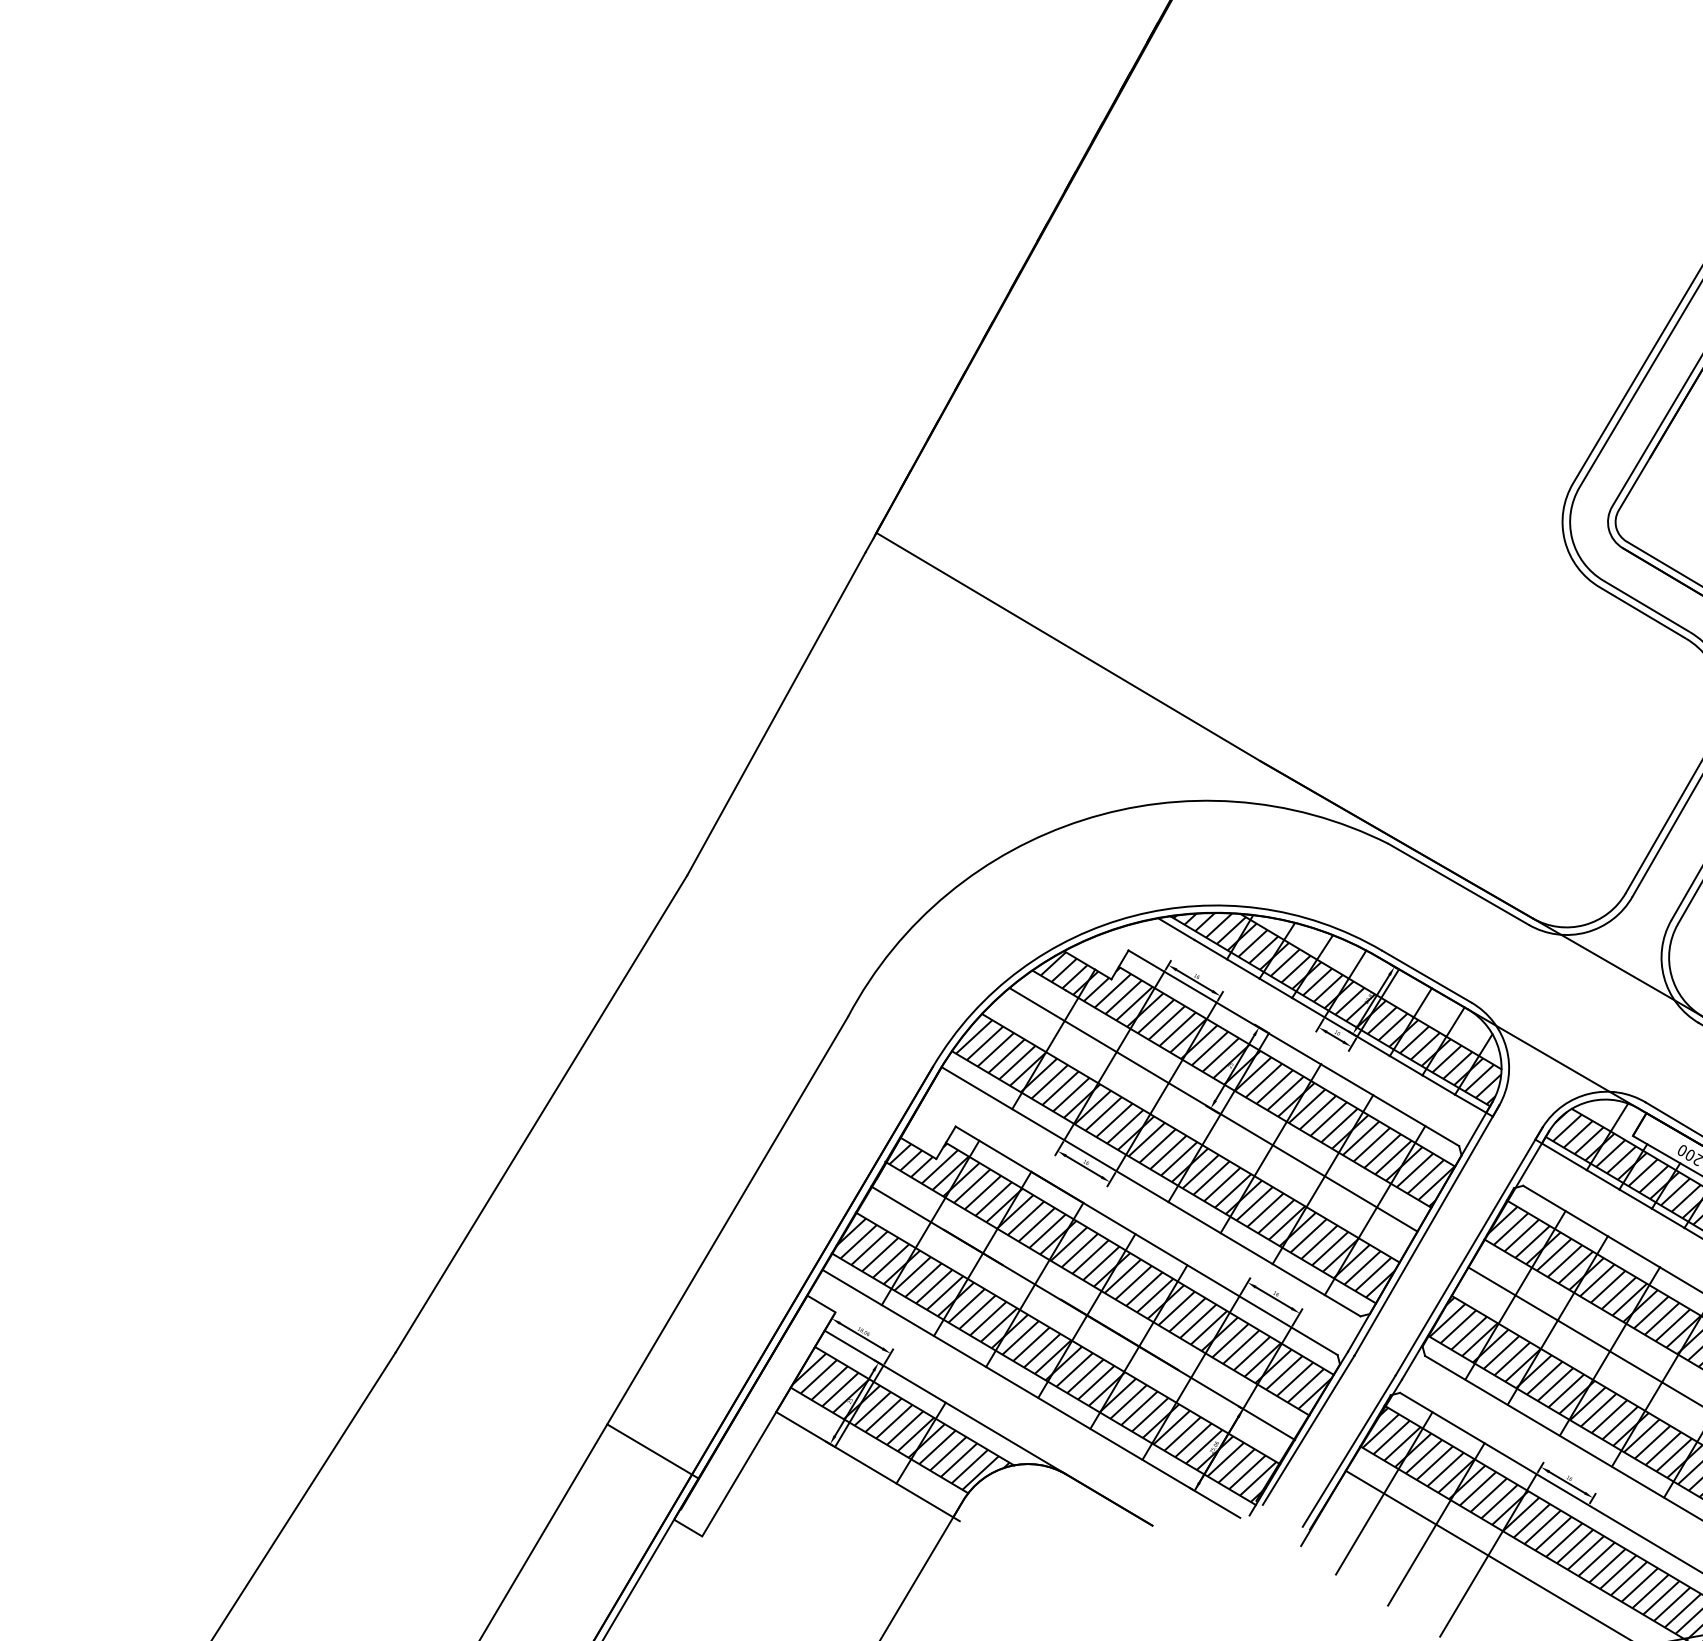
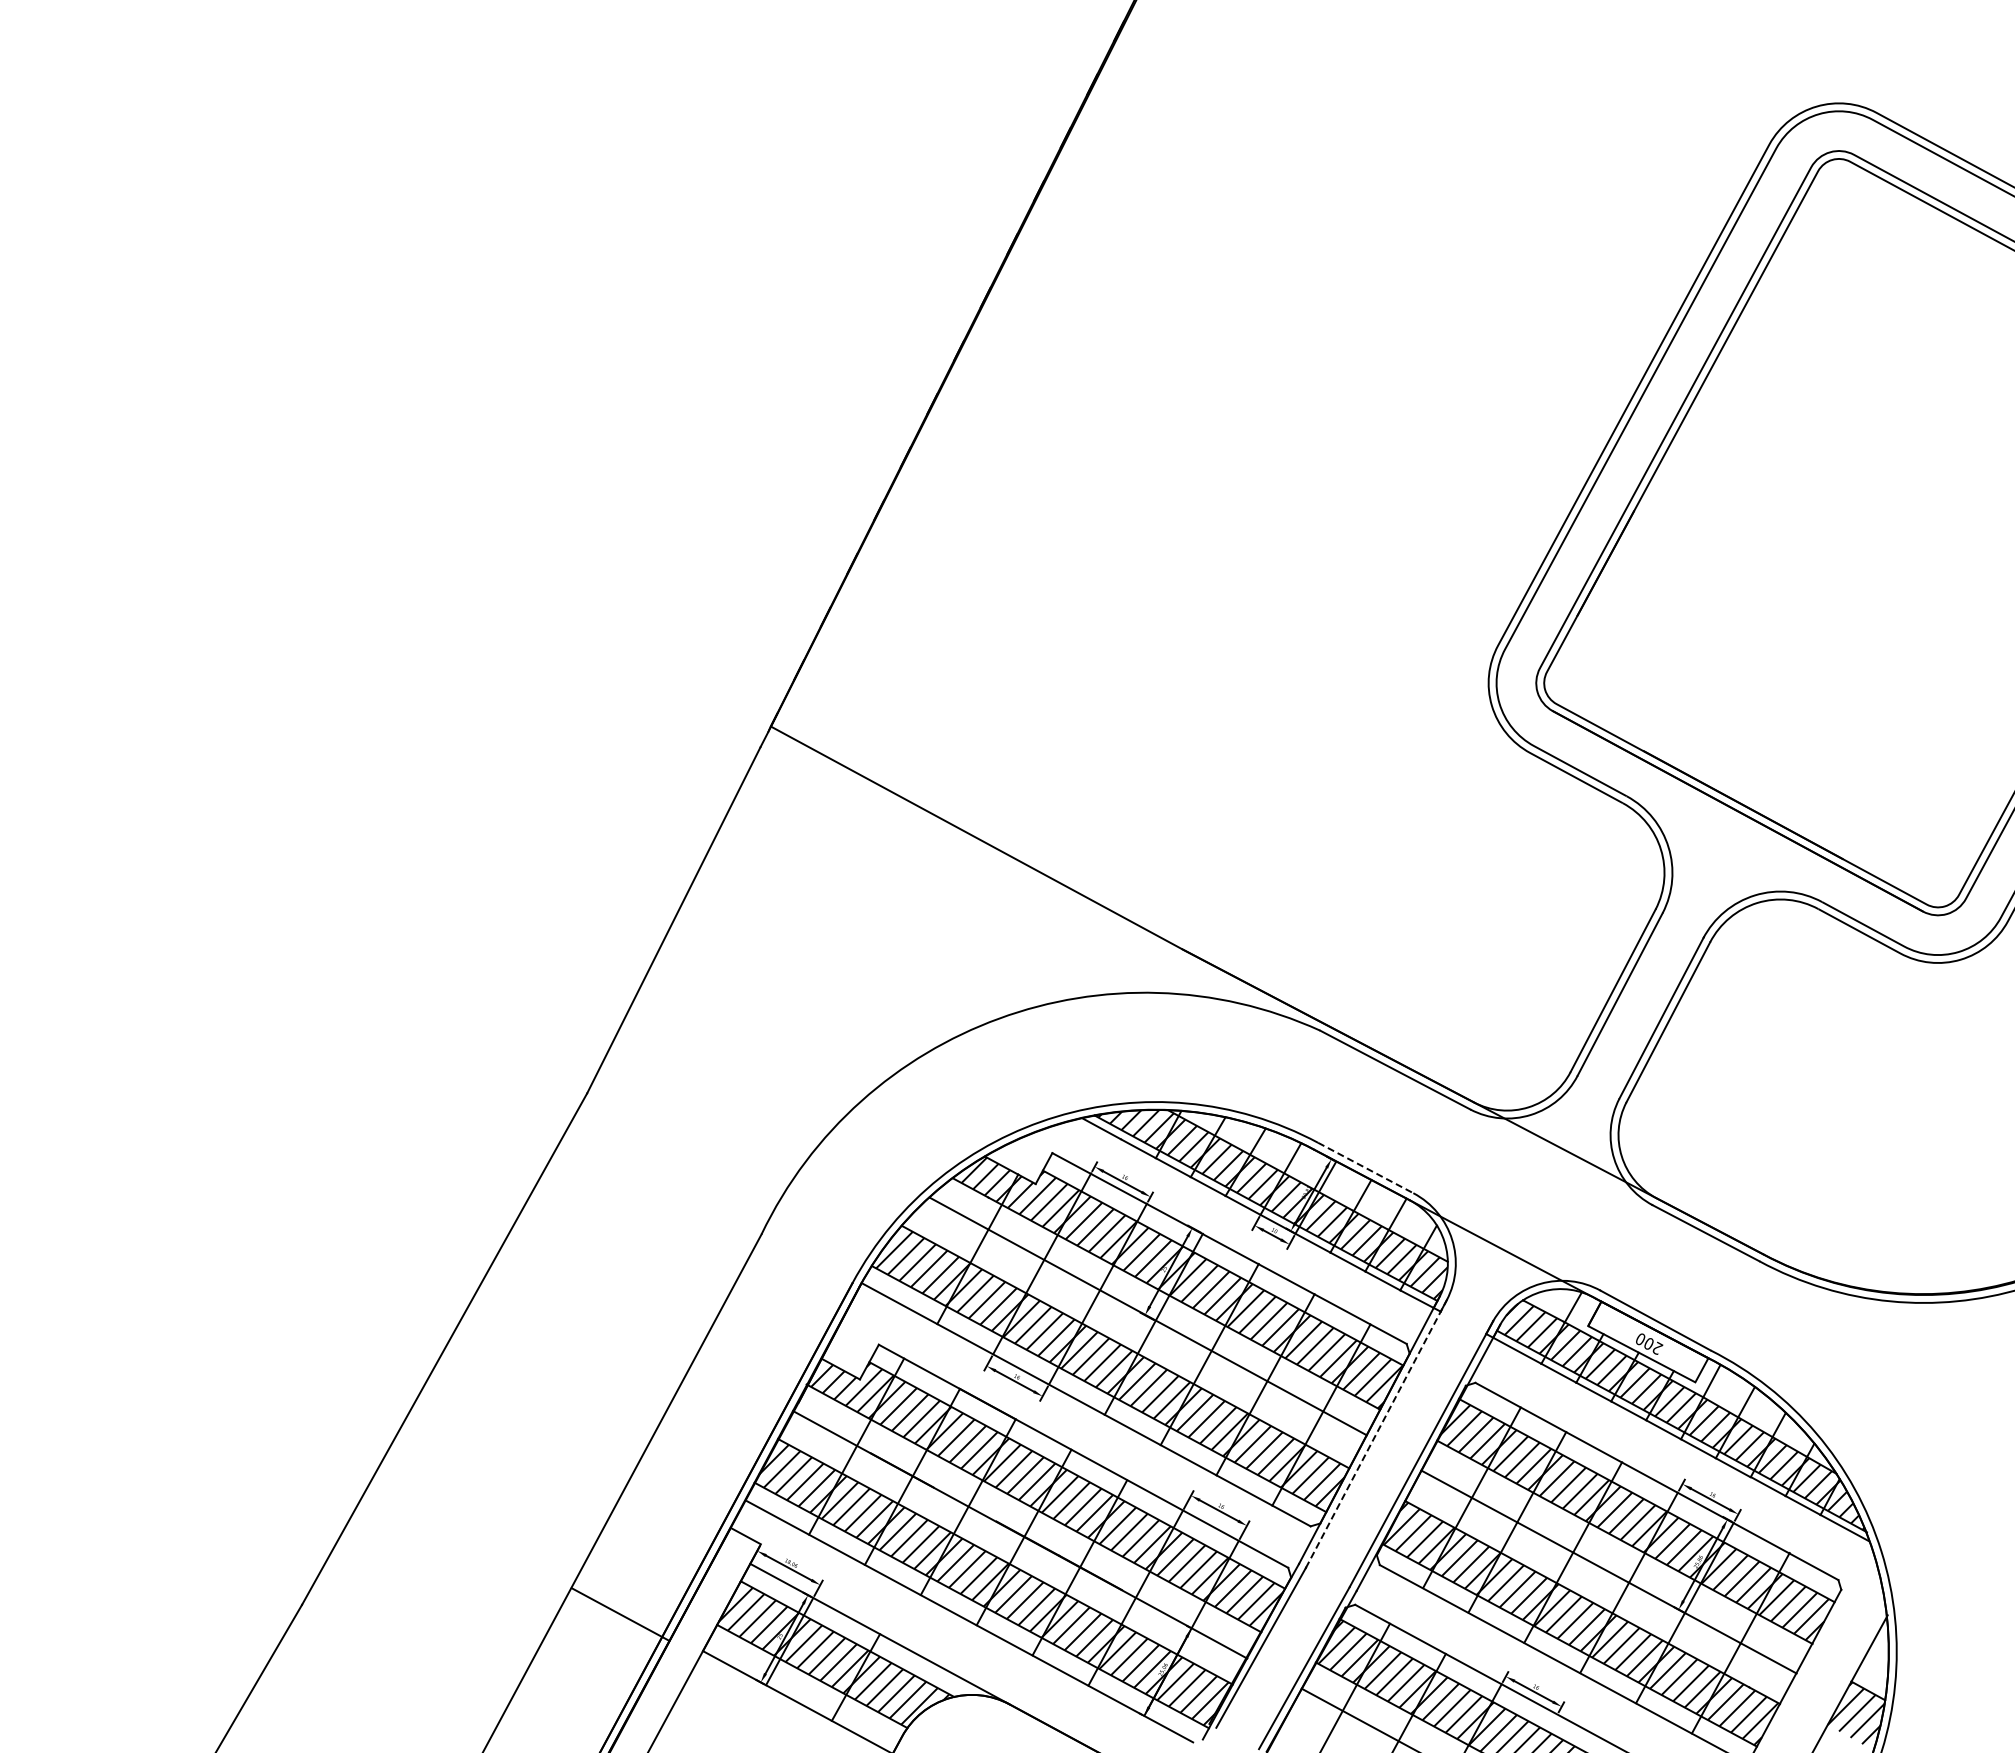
line: (1427, 977) -> (1366, 1168), solid -> dashed
line: (1426, 1230) -> (1376, 1433), solid -> dashed
line: (652, 1451) -> (620, 1614), moved

